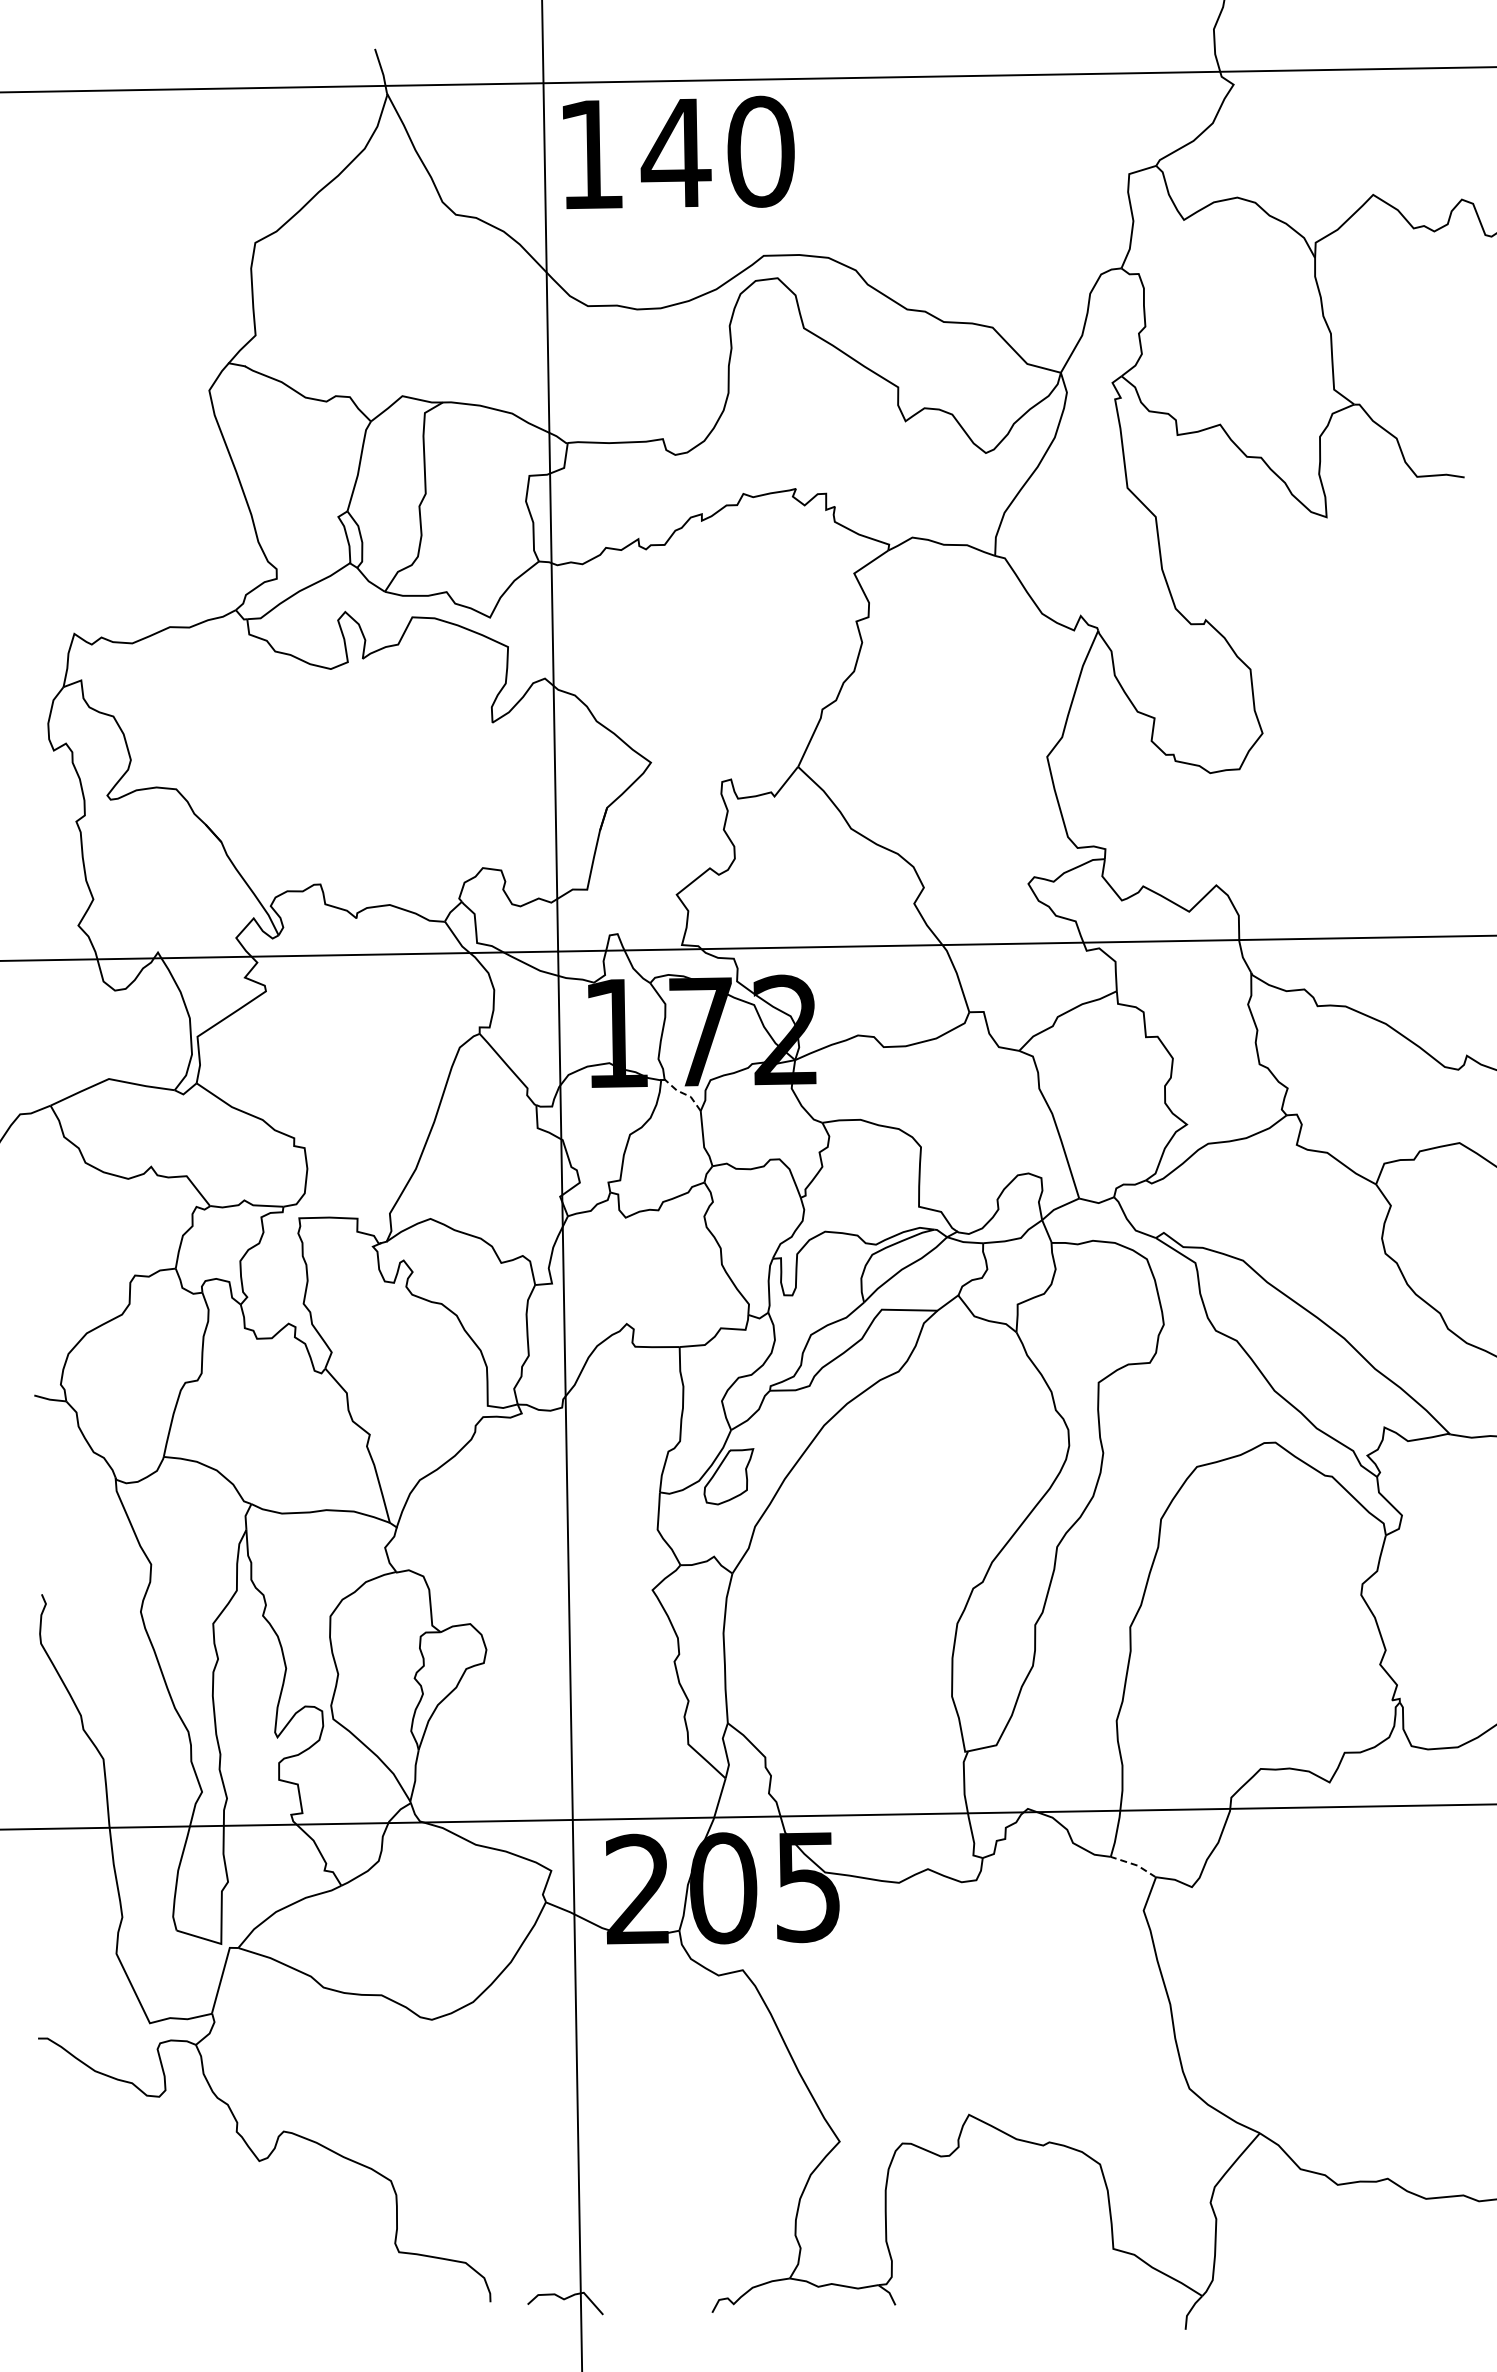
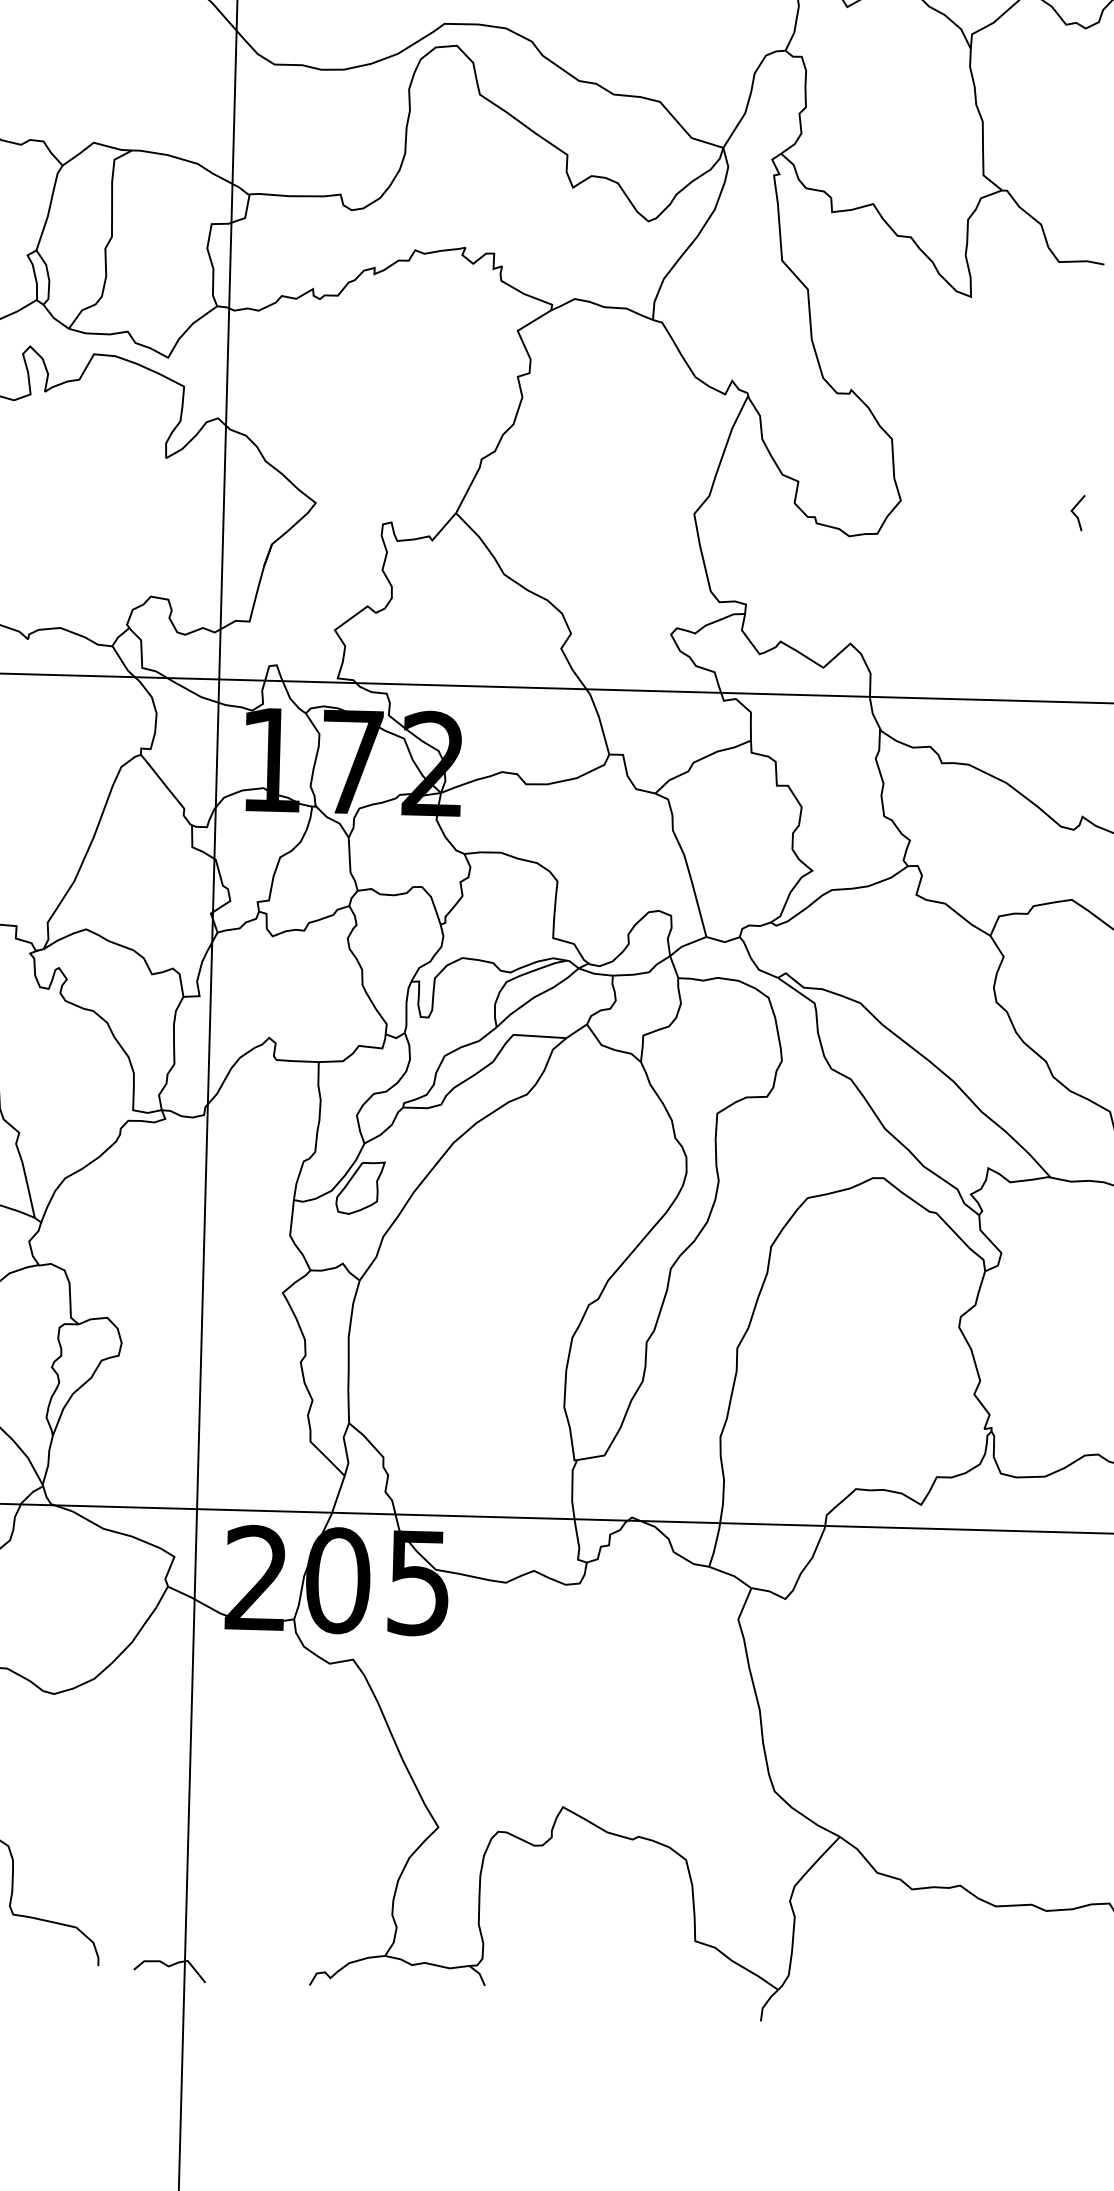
line: (1445, 739) -> (1075, 513), added
line: (684, 1094) -> (333, 821), dashed -> solid
line: (1134, 1864) -> (731, 1575), dashed -> solid

